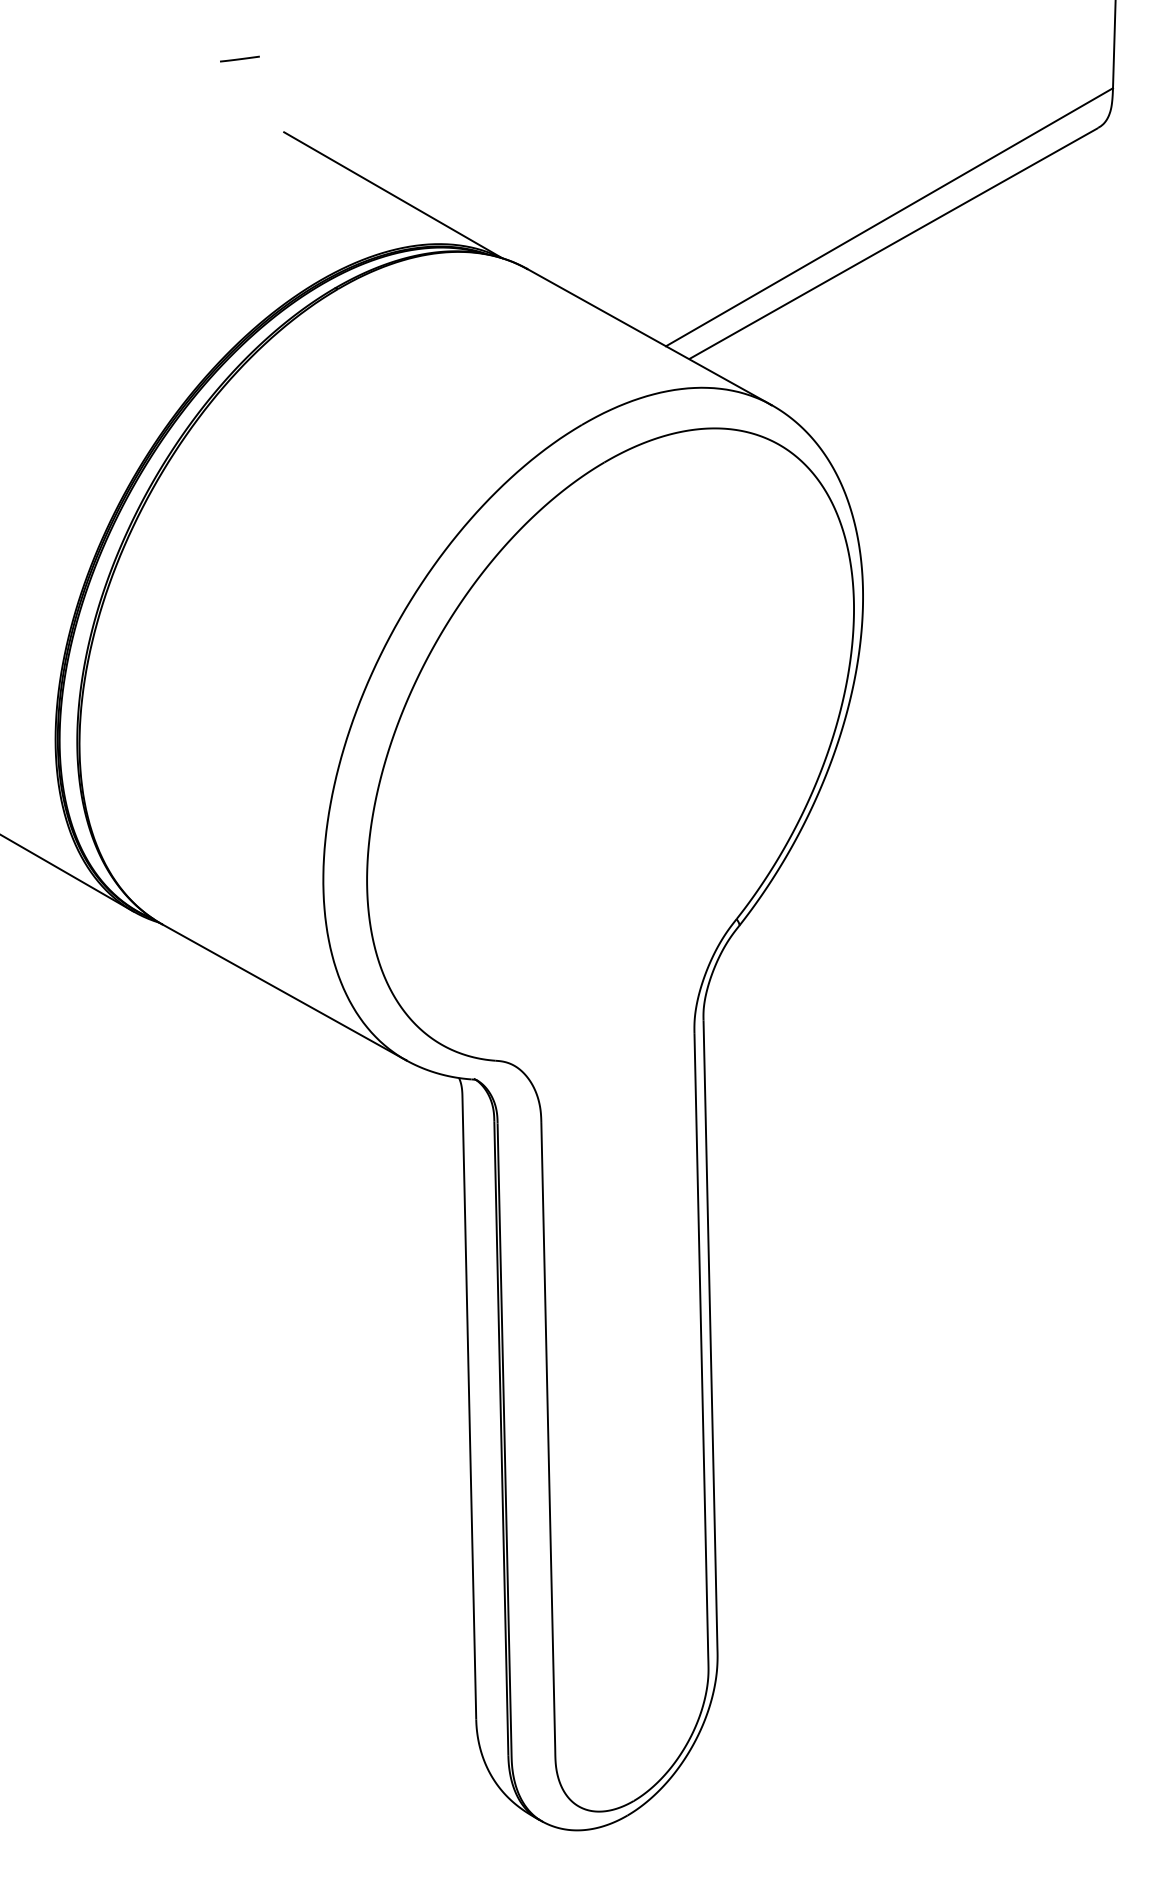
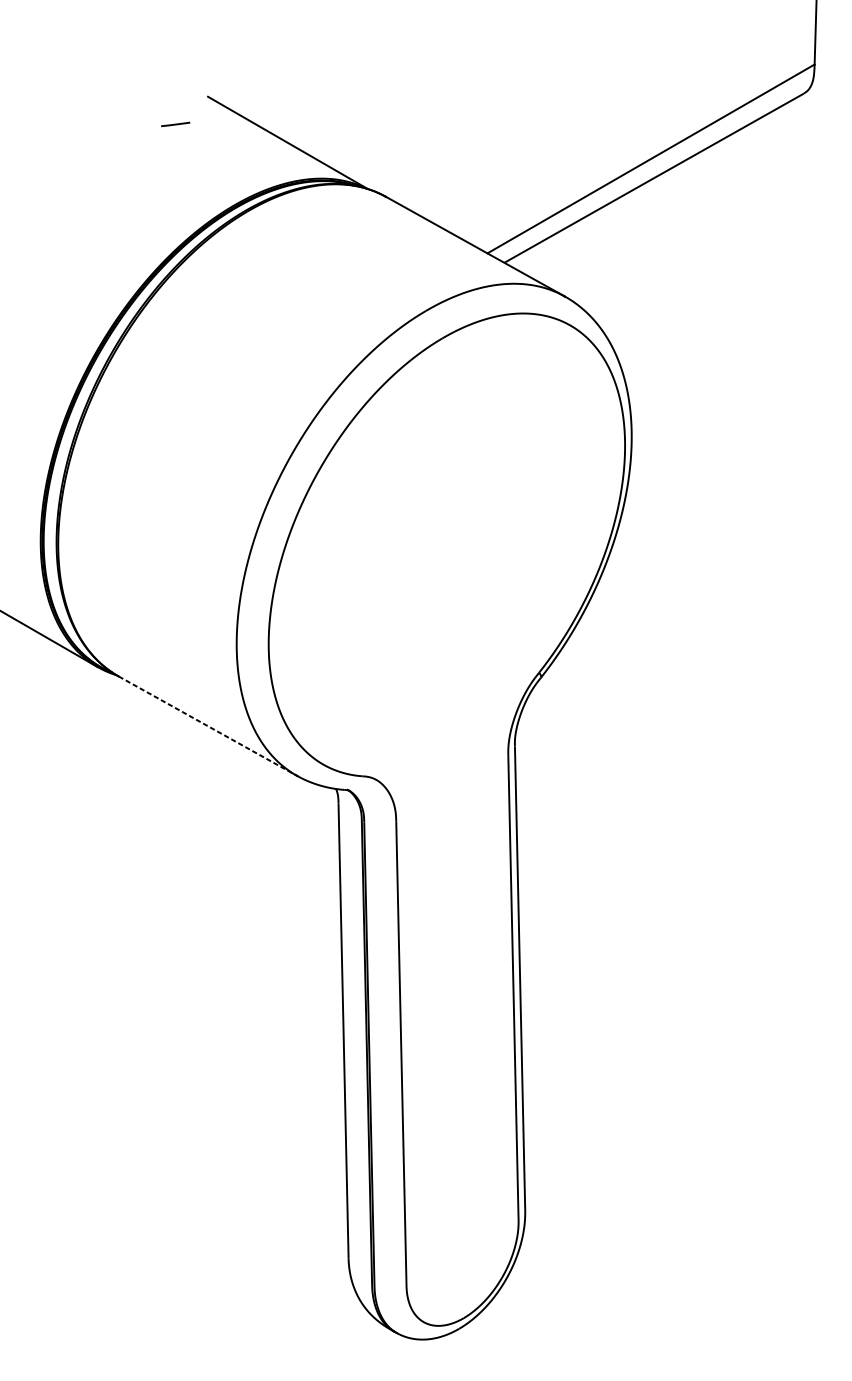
line: (239, 58) -> (175, 124), moved
line: (284, 992) -> (208, 726), solid -> dashed

